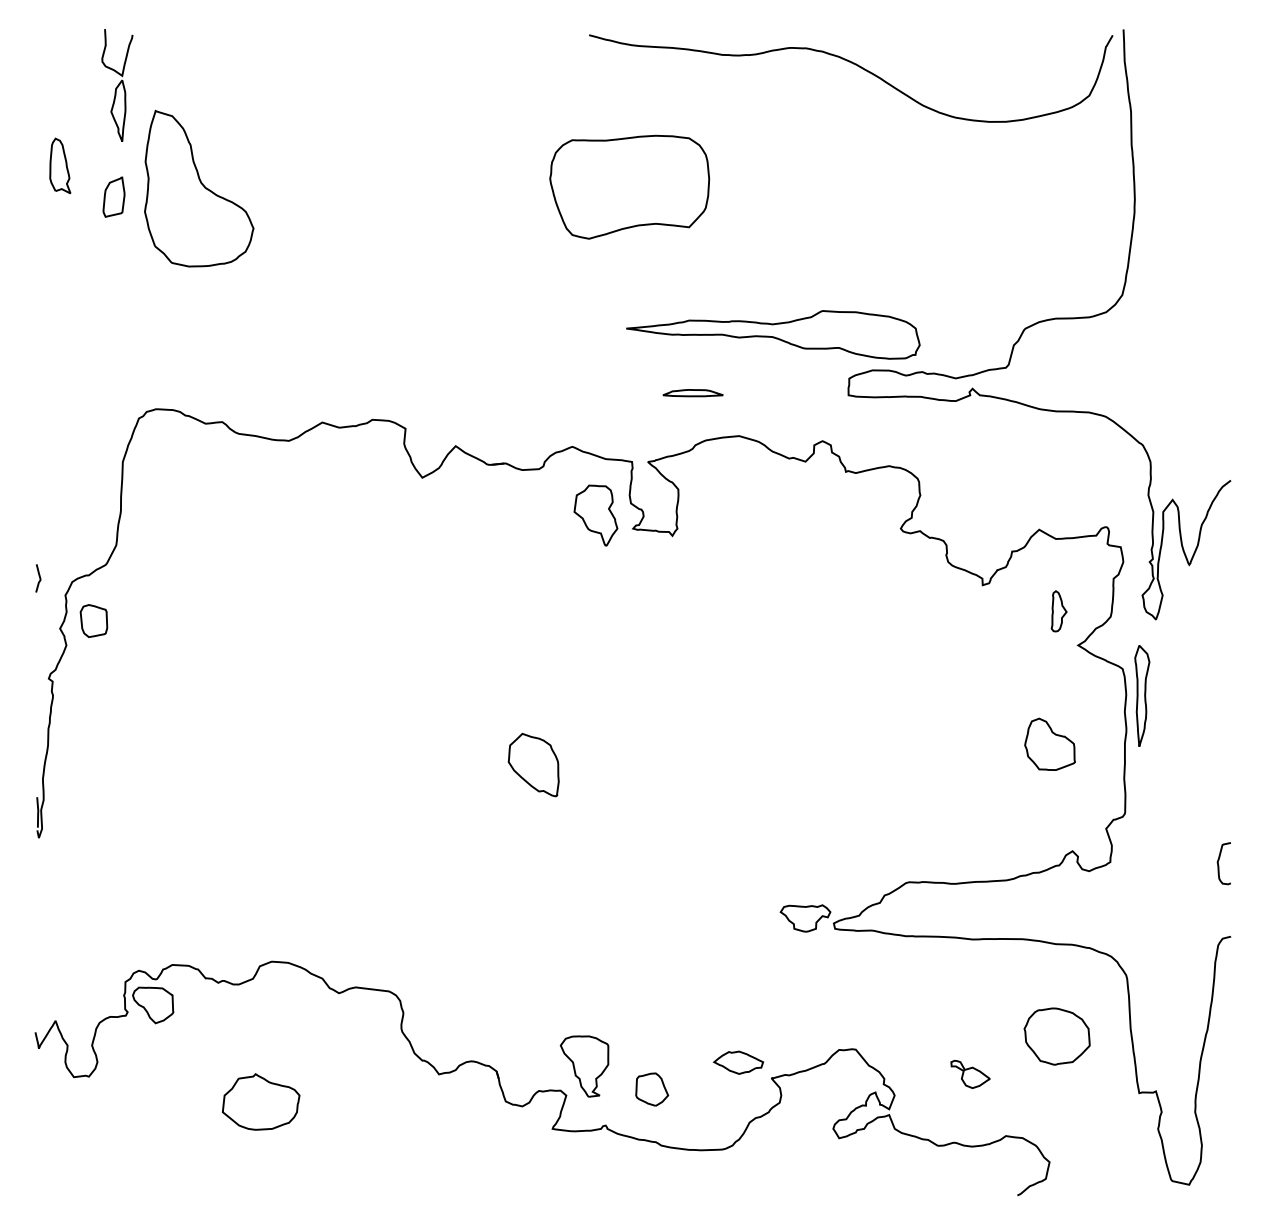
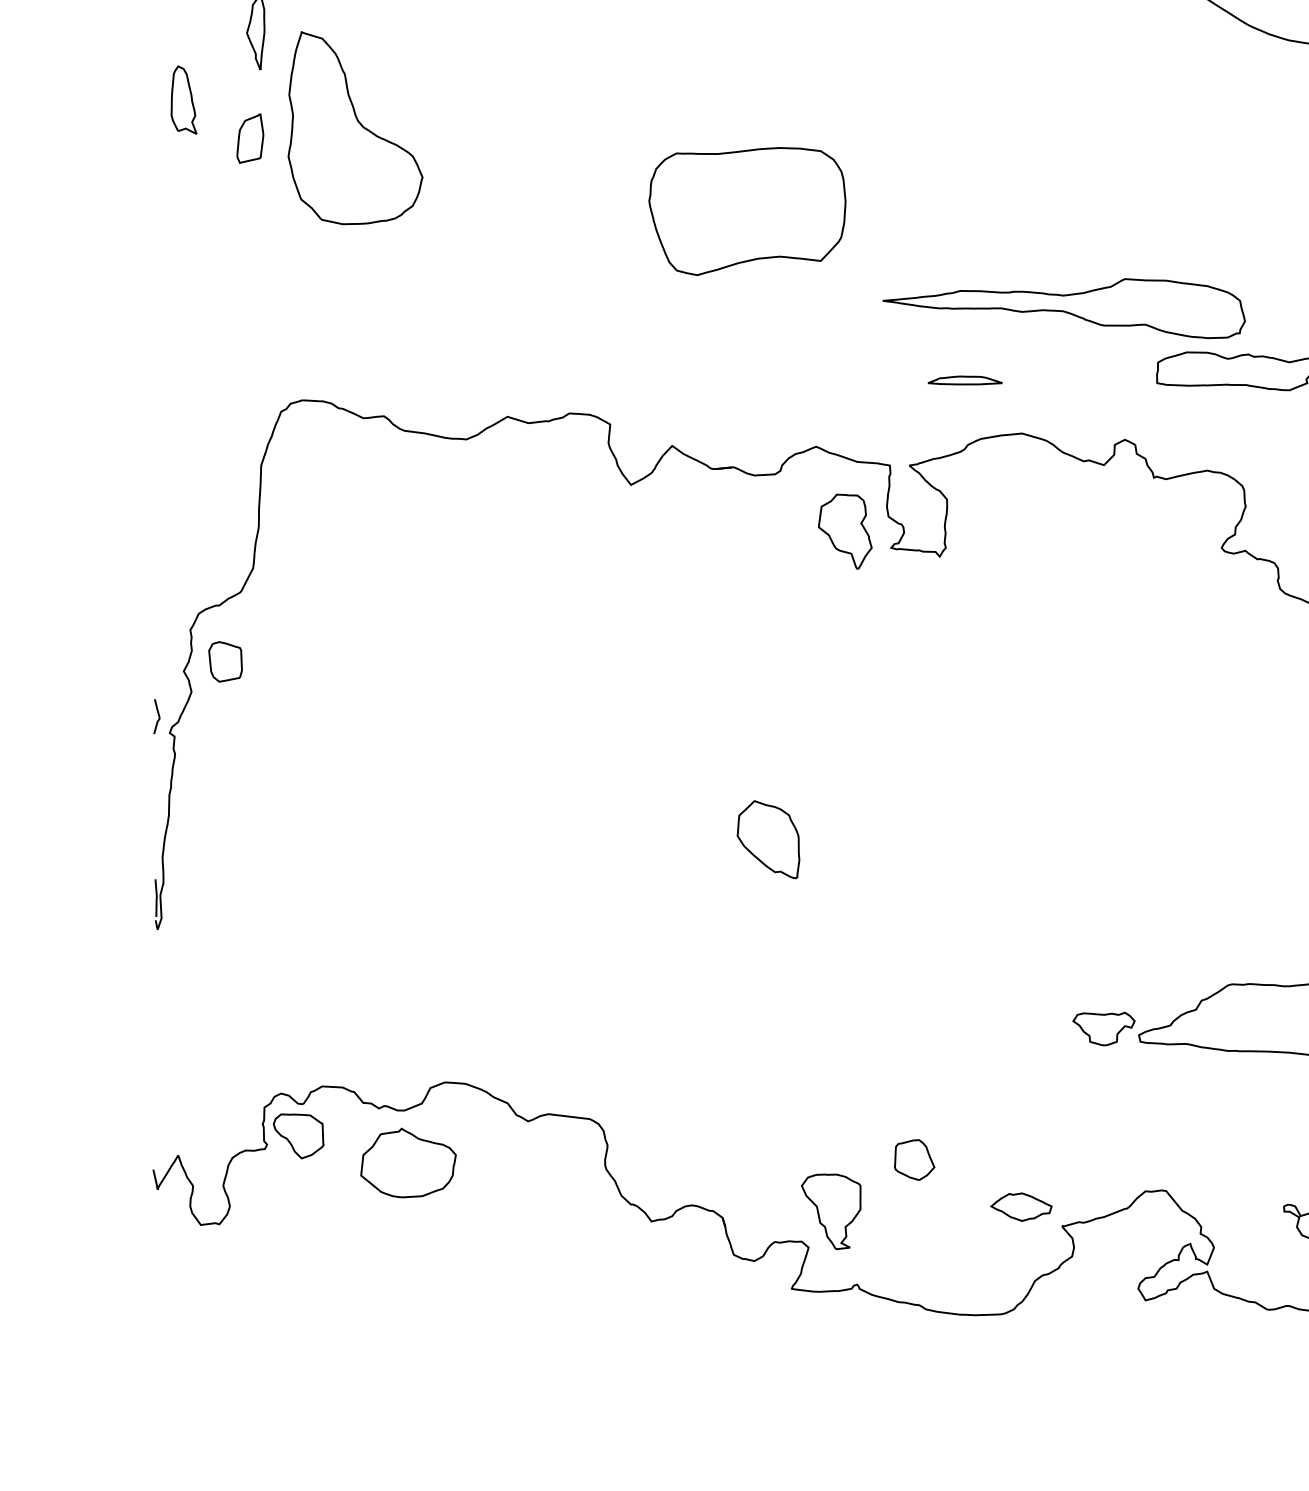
part: (629, 186) -> (747, 210), moved
curve: (39, 578) -> (158, 716), moved
part: (652, 1089) -> (915, 1159), moved
part: (261, 1101) -> (408, 1162), moved

